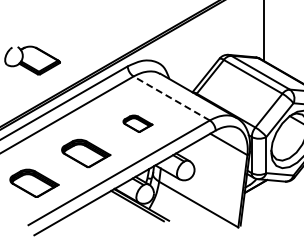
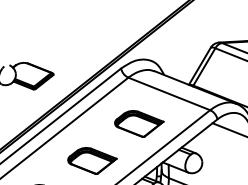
line: (171, 98) -> (169, 93), dashed -> solid
part: (137, 123) -> (139, 123), size x1.67

